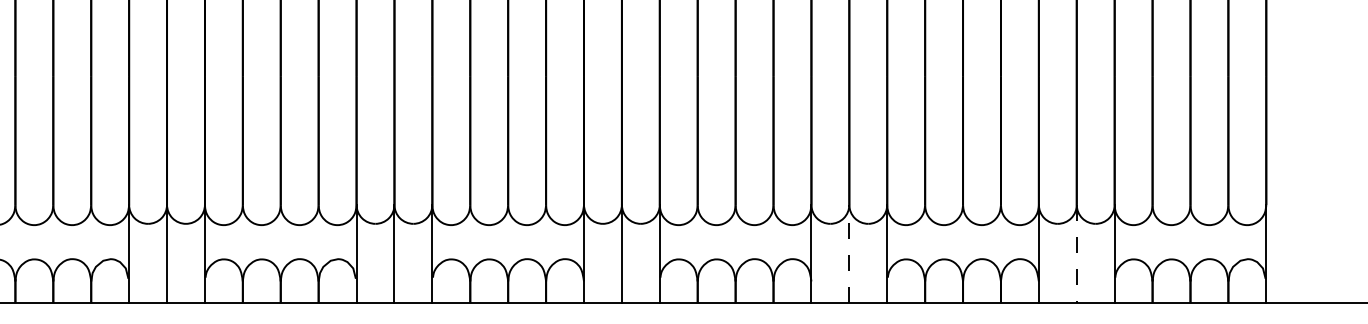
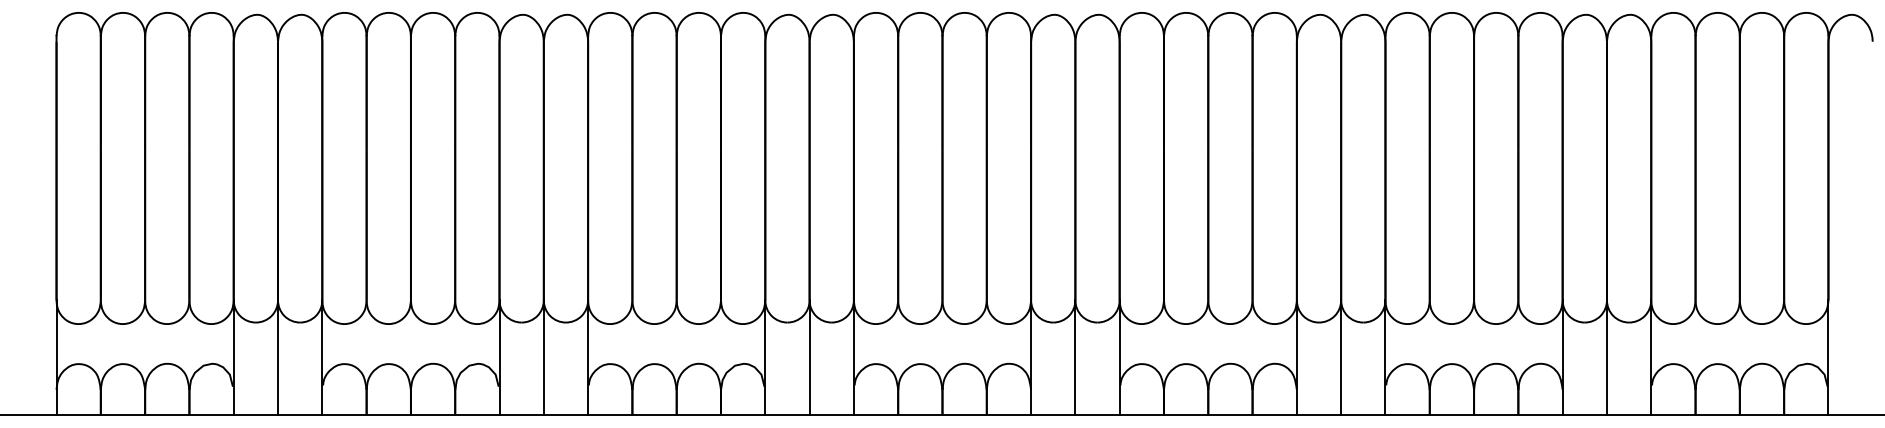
line: (849, 253) -> (1341, 357), dashed -> solid
line: (1076, 254) -> (1606, 358), dashed -> solid

